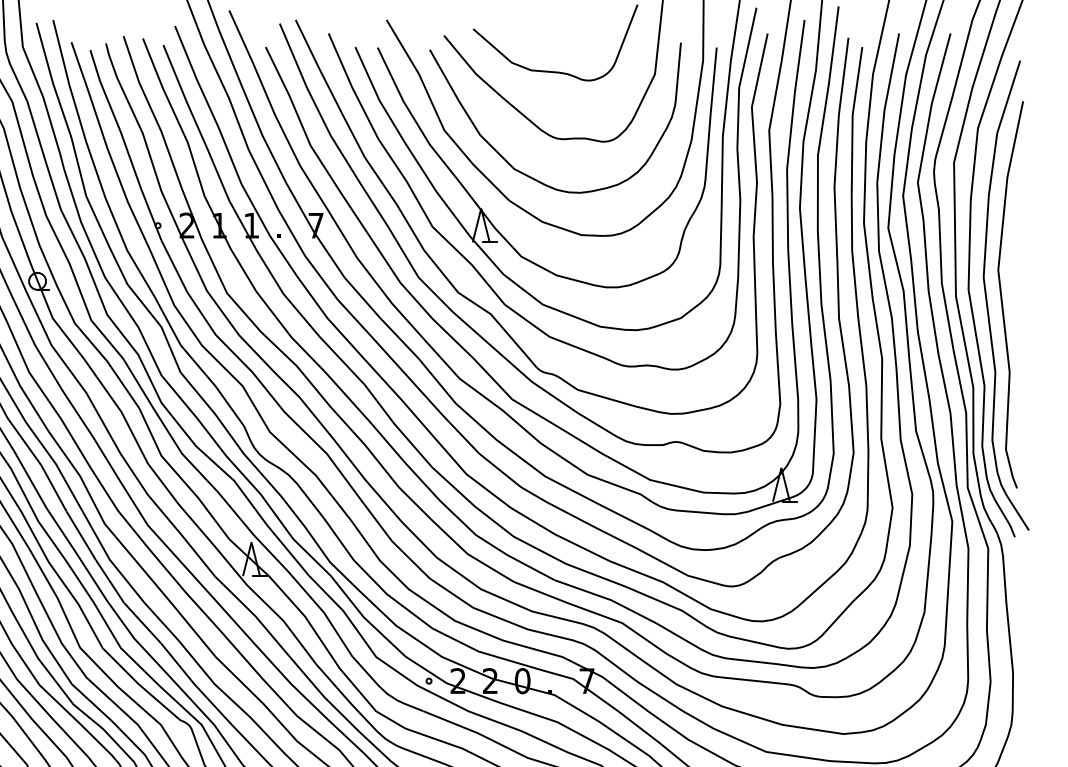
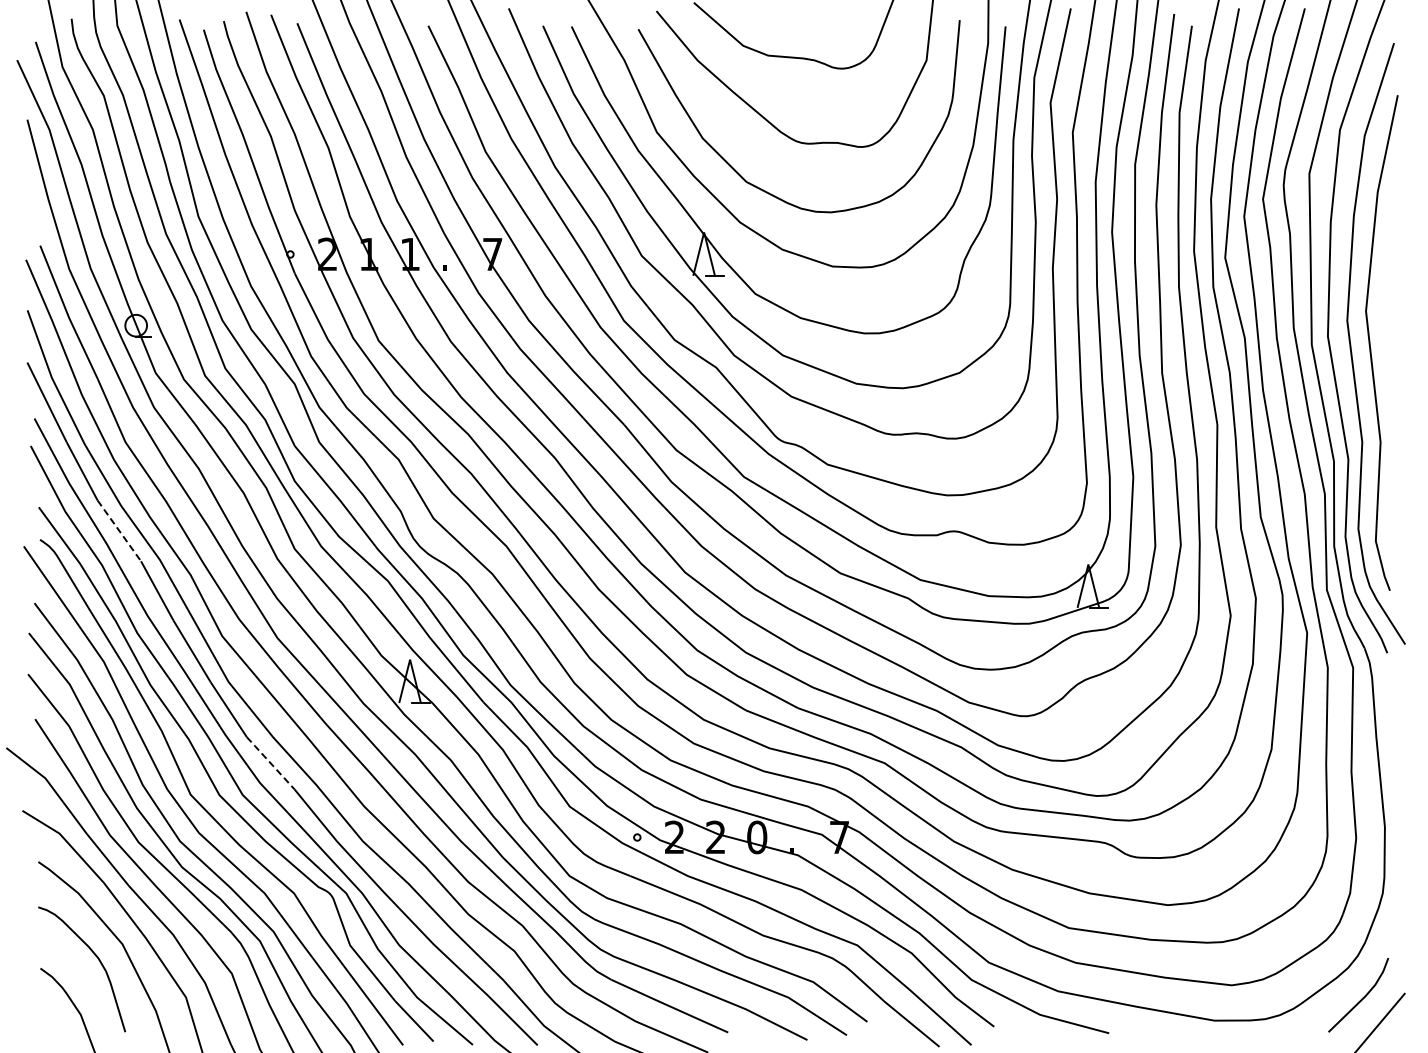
line: (24, 442) -> (119, 531), solid -> dashed
line: (143, 623) -> (271, 763), solid -> dashed

